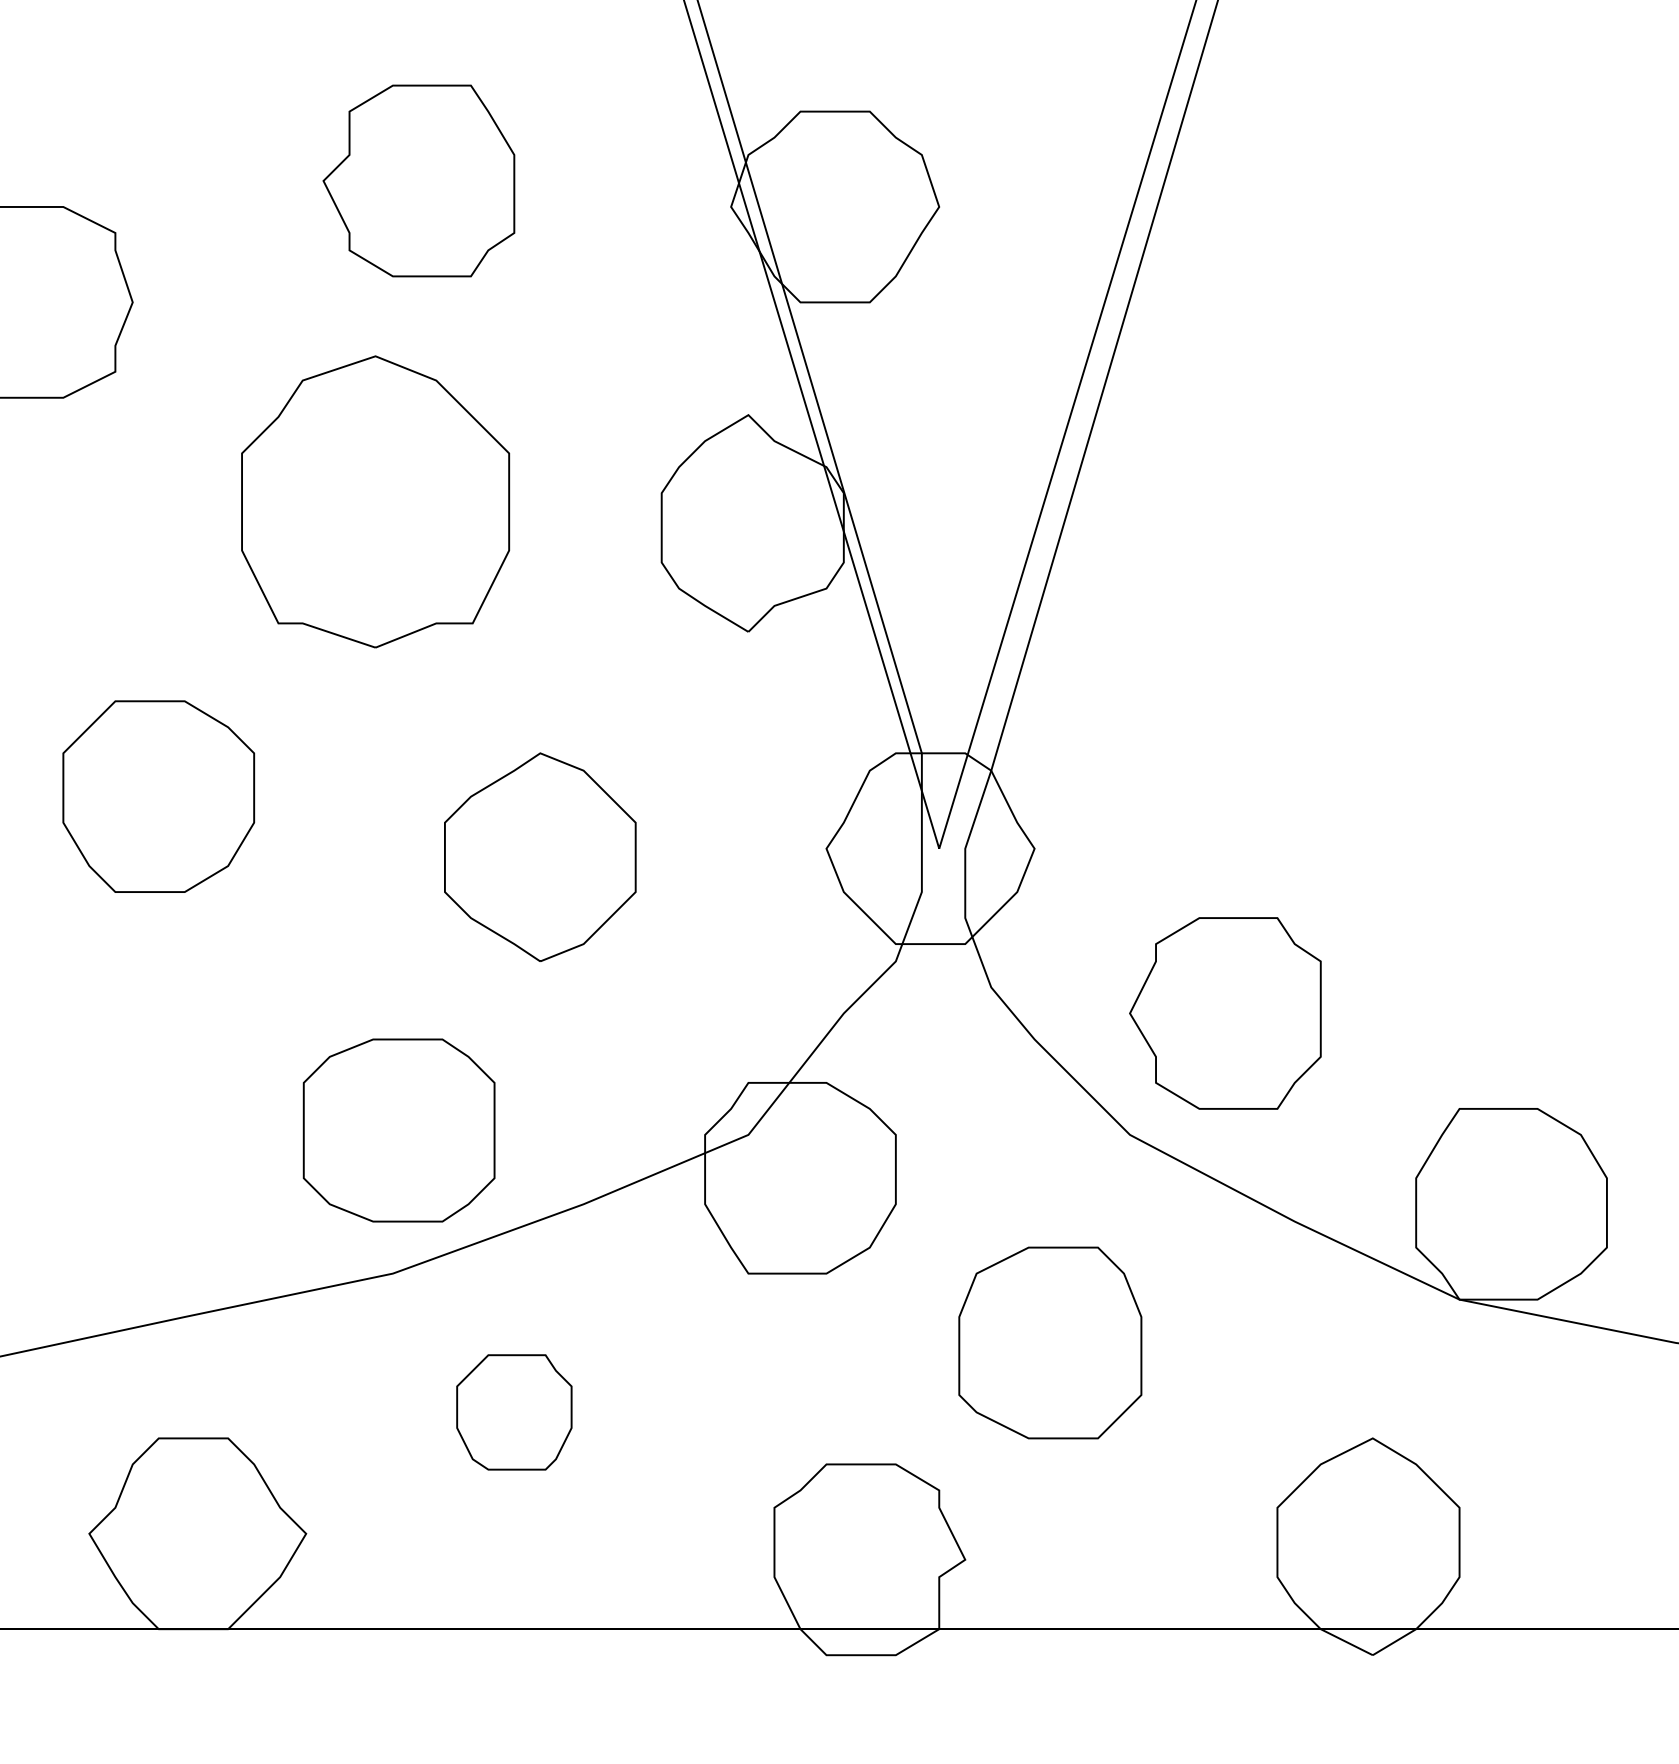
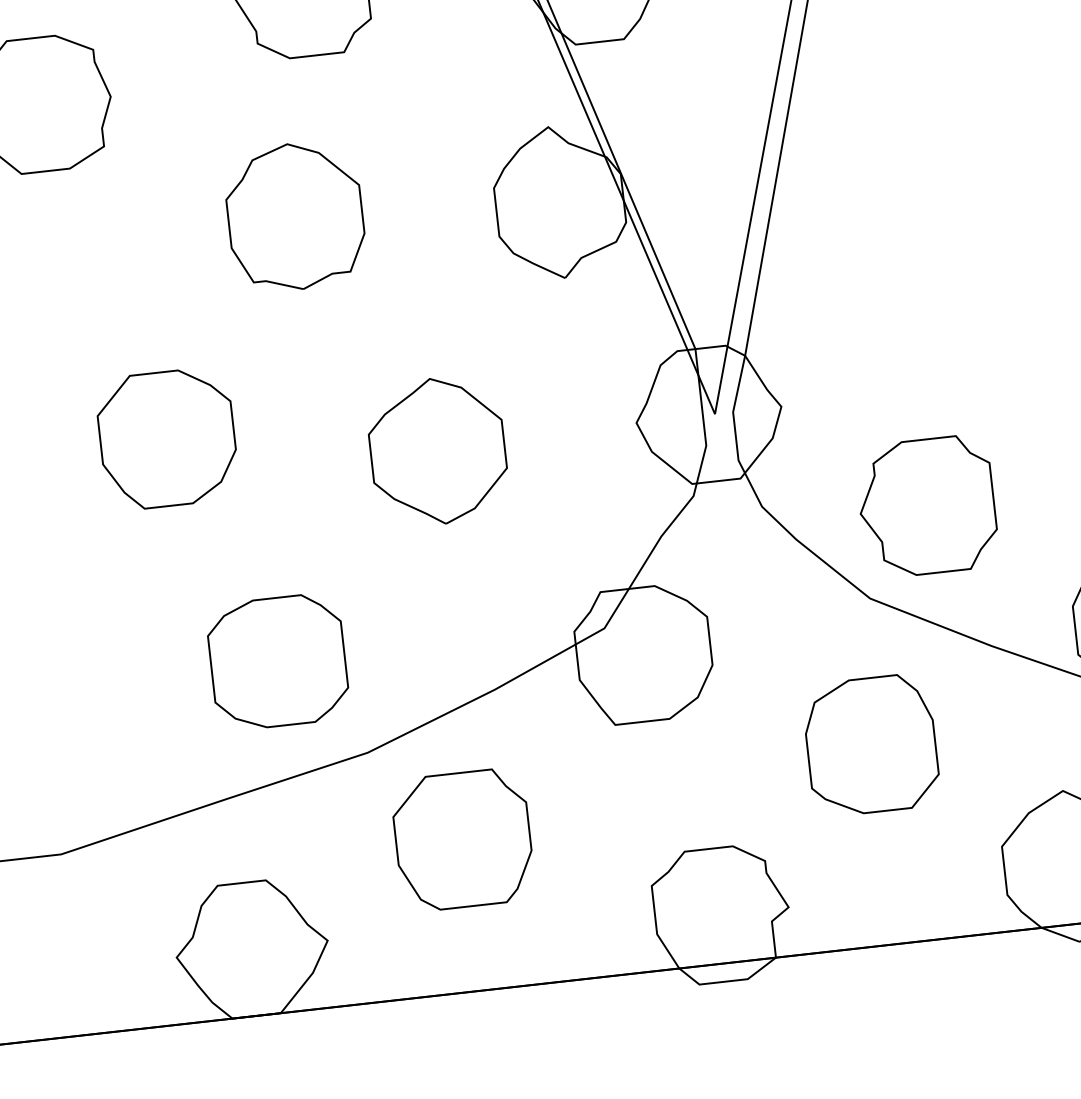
part: (375, 501) -> (295, 216), size x0.71
part: (398, 1130) -> (277, 661), moved
part: (1050, 1342) -> (871, 744), moved
part: (514, 1412) -> (463, 839), size x1.67

